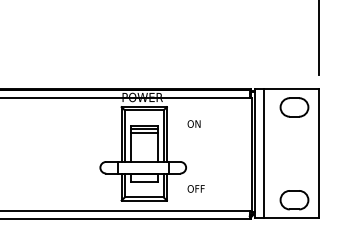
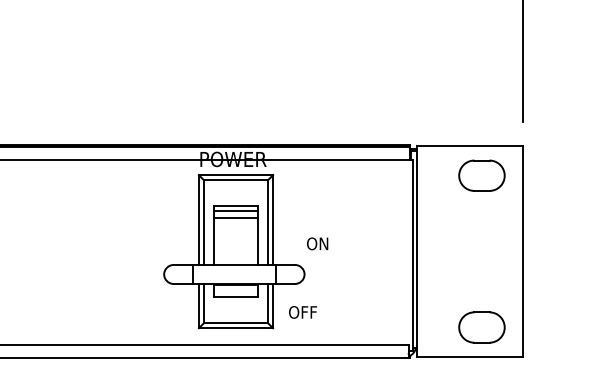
text: (193, 123) -> (316, 242), moved
line: (263, 153) -> (431, 251), removed
text: (195, 188) -> (301, 311), moved

